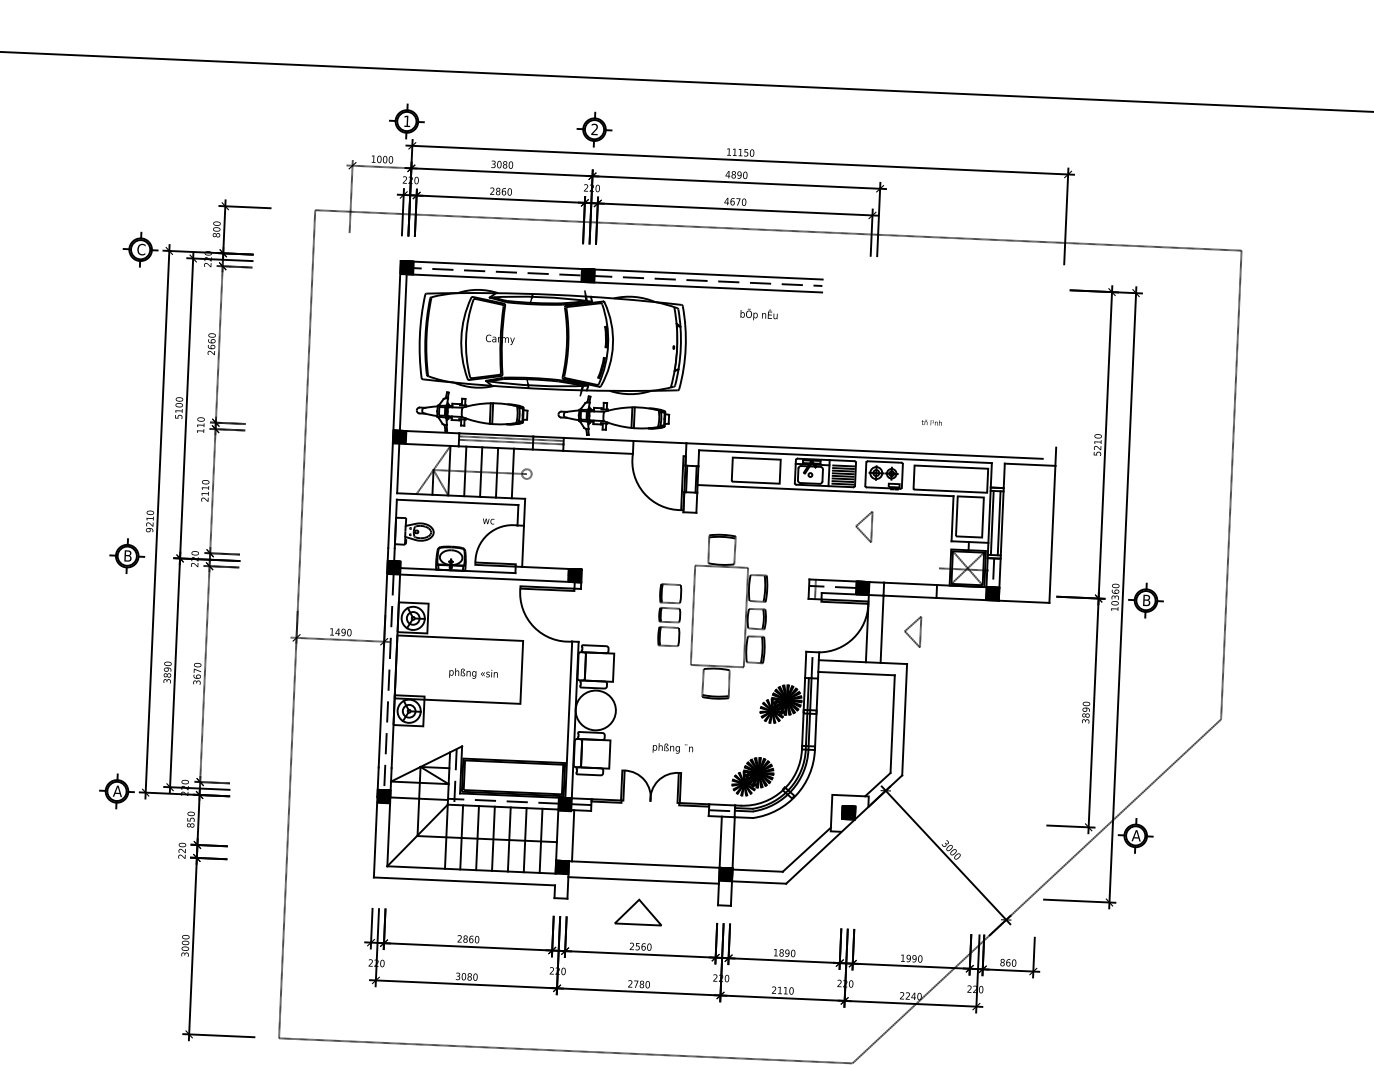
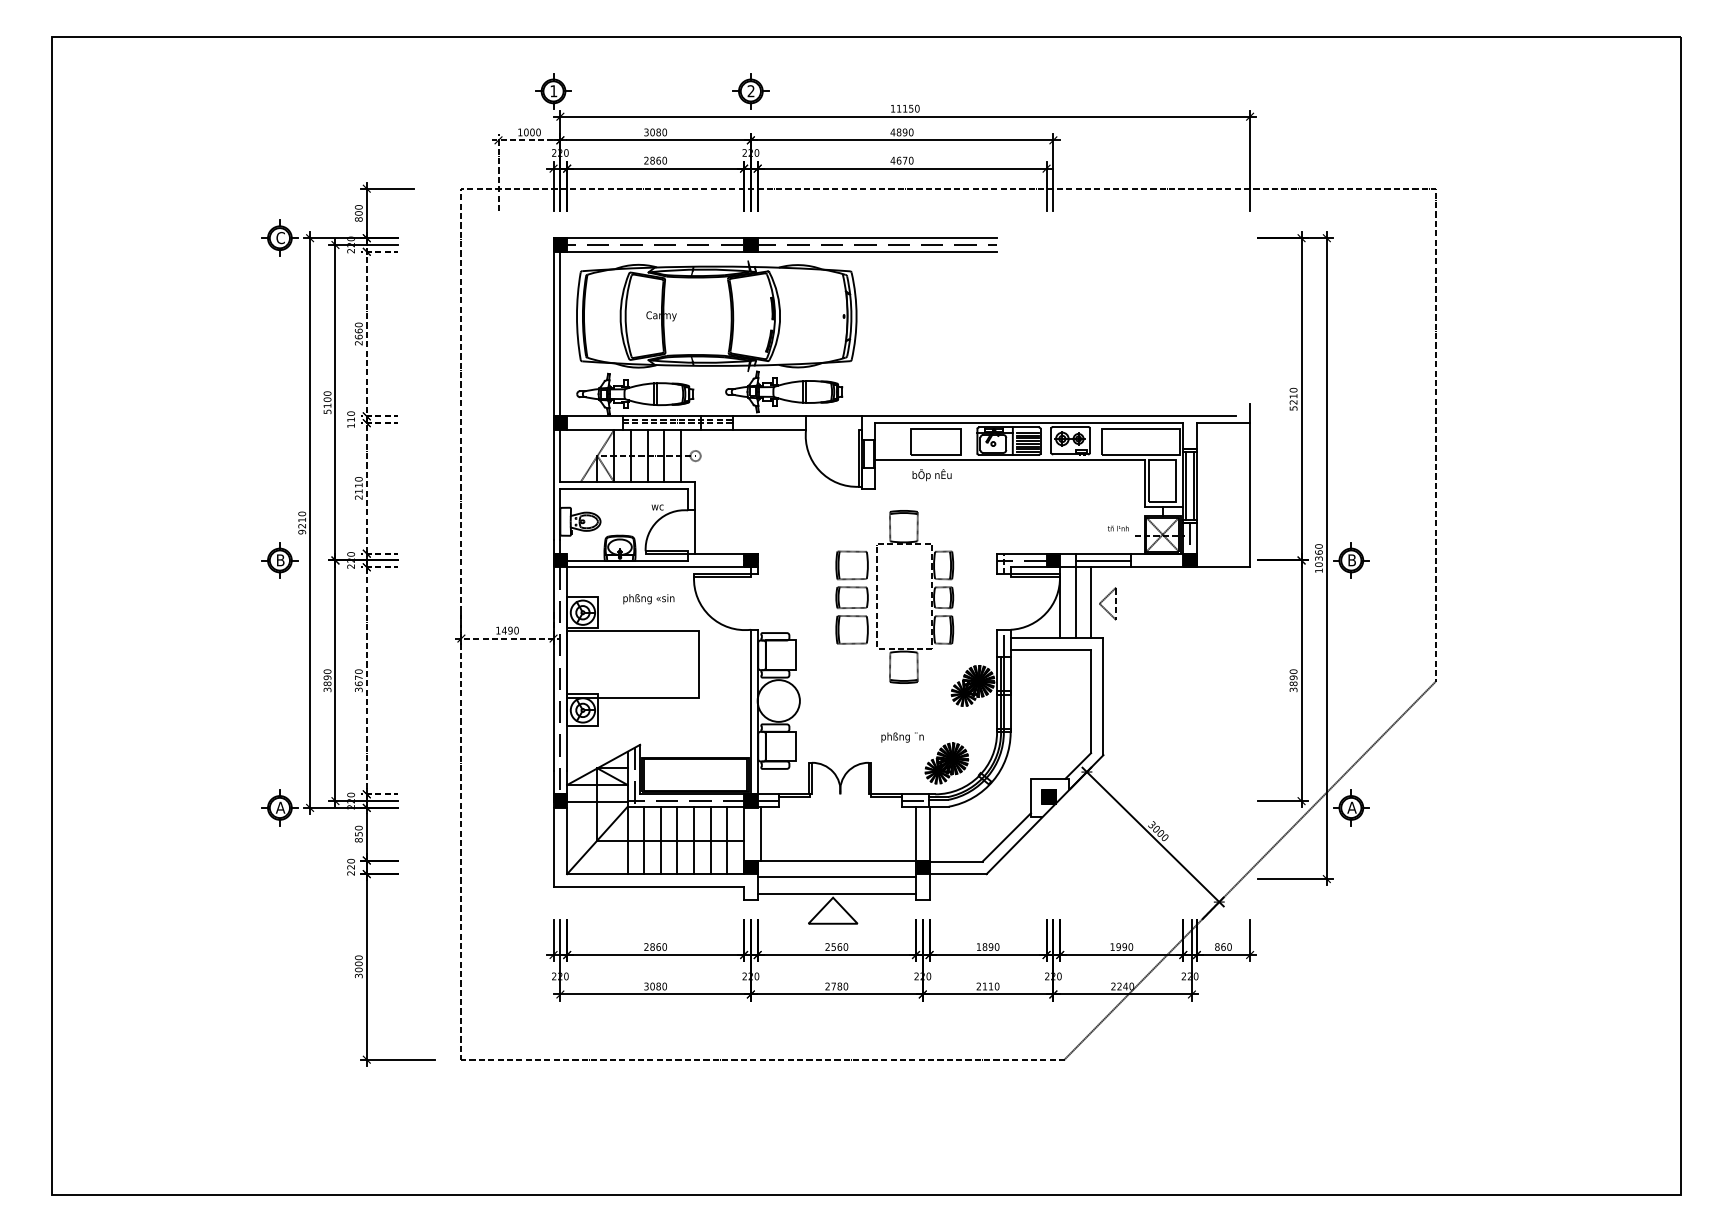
text: (758, 315) -> (931, 475), moved
text: (930, 422) -> (1117, 528), moved
part: (863, 526) -> (1051, 495), removed
line: (910, 590) -> (1103, 560), added
part: (669, 615) -> (851, 597), size x1.43
line: (897, 629) -> (1091, 602), added
text: (473, 674) -> (648, 599), moved
text: (672, 748) -> (902, 737), moved
line: (642, 895) -> (836, 893), added

